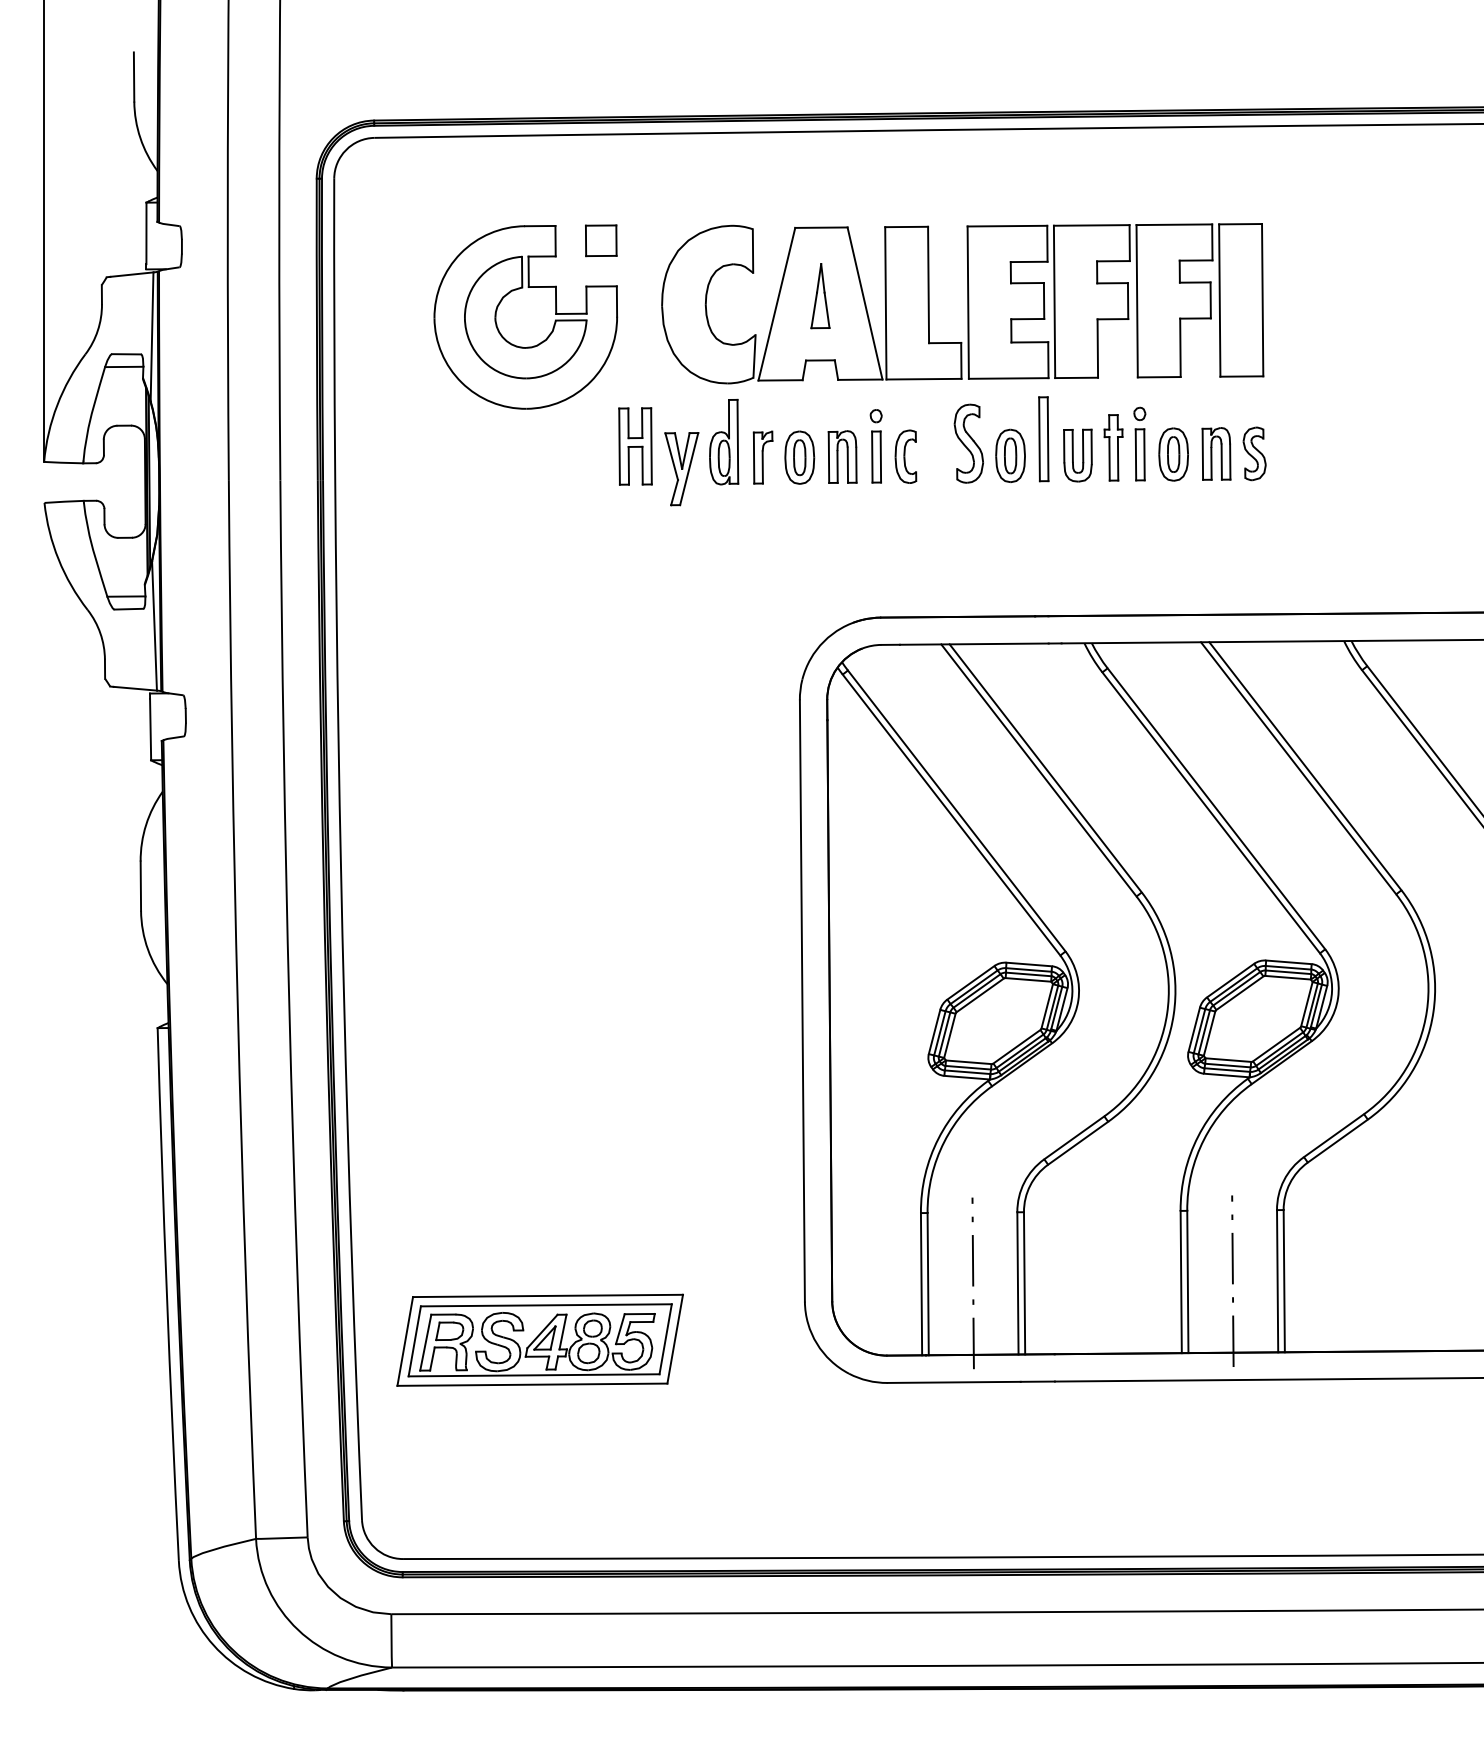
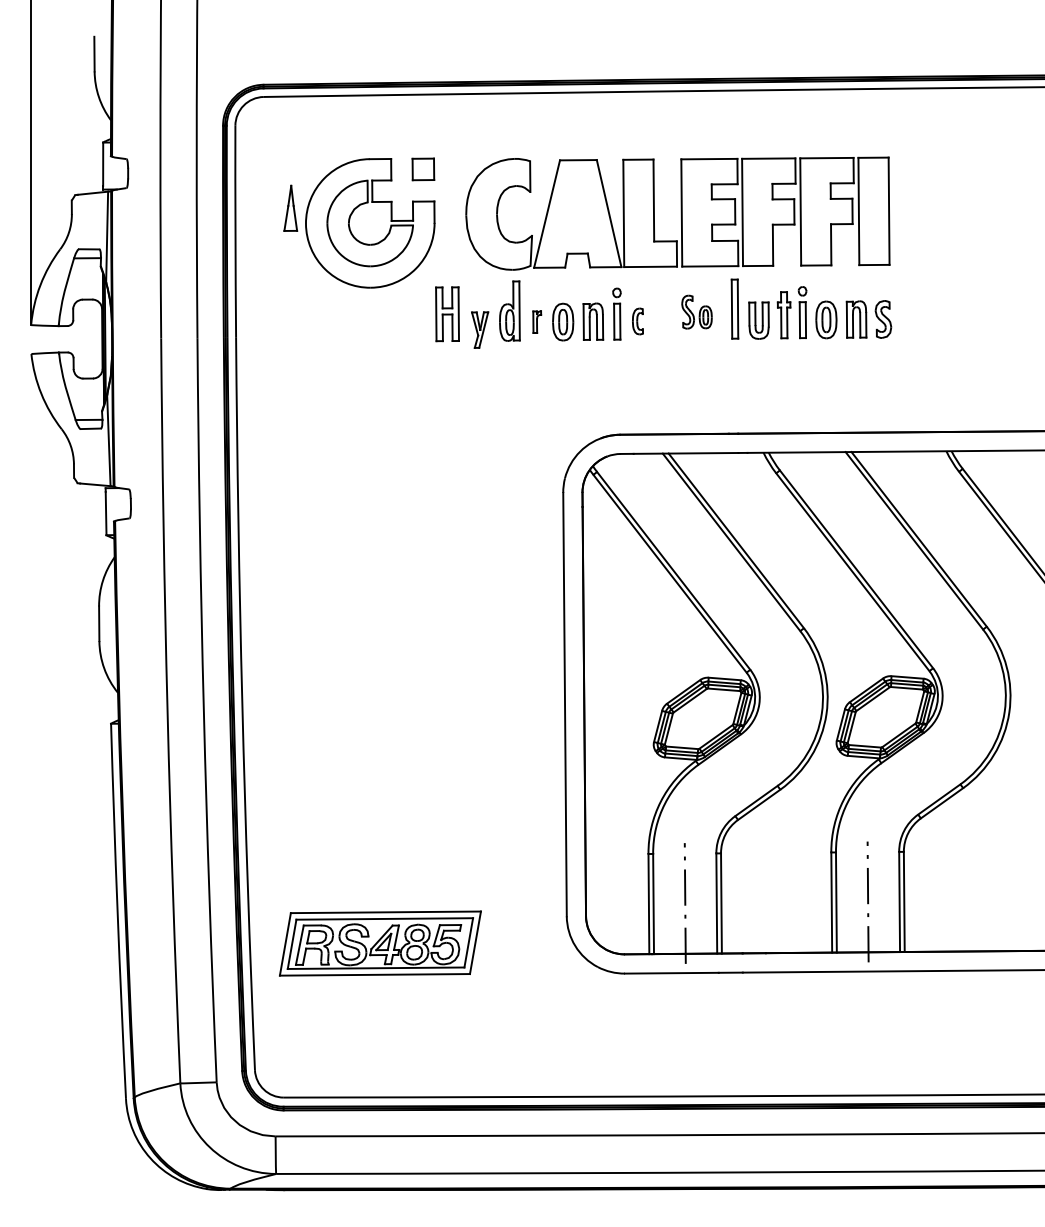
part: (820, 294) -> (290, 207), moved
part: (989, 442) -> (696, 311), size x0.6
part: (761, 456) -> (536, 321), size x0.6
part: (905, 456) -> (637, 321), size x0.7
part: (680, 468) -> (479, 329), size x0.7

